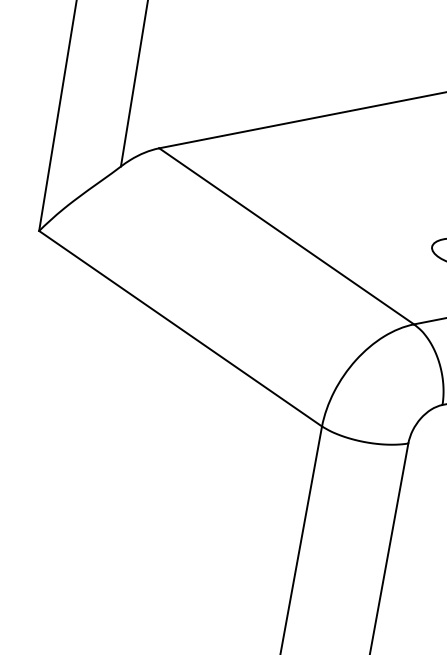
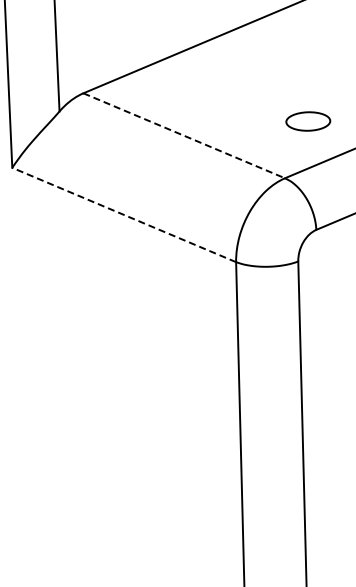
line: (286, 237) -> (184, 136), solid -> dashed
line: (179, 327) -> (123, 214), solid -> dashed

